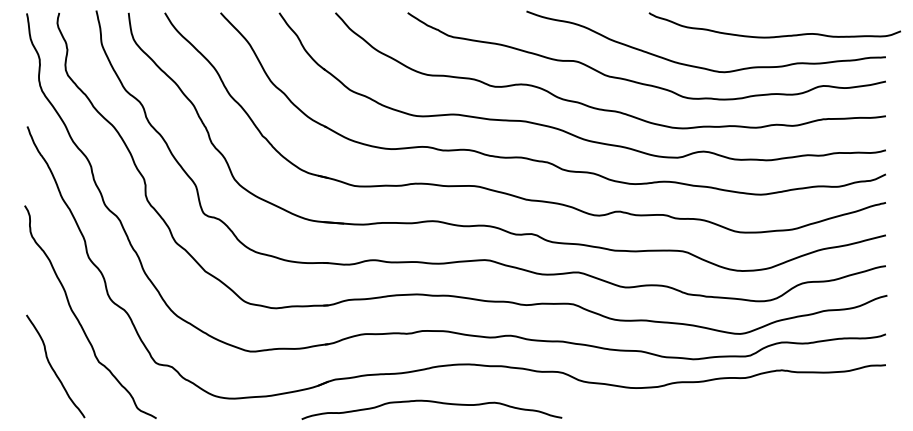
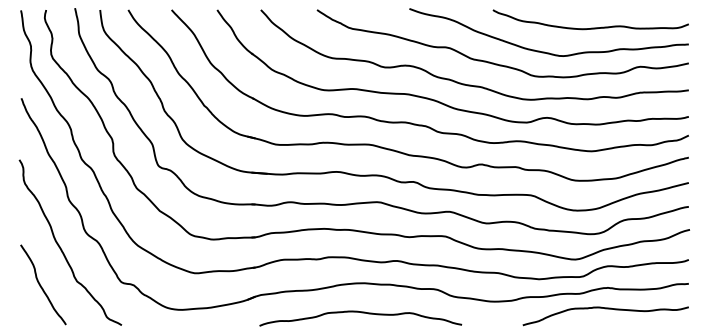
curve: (778, 35) -> (593, 27), moved
curve: (778, 397) -> (605, 308), added
curve: (431, 402) -> (360, 312), moved

